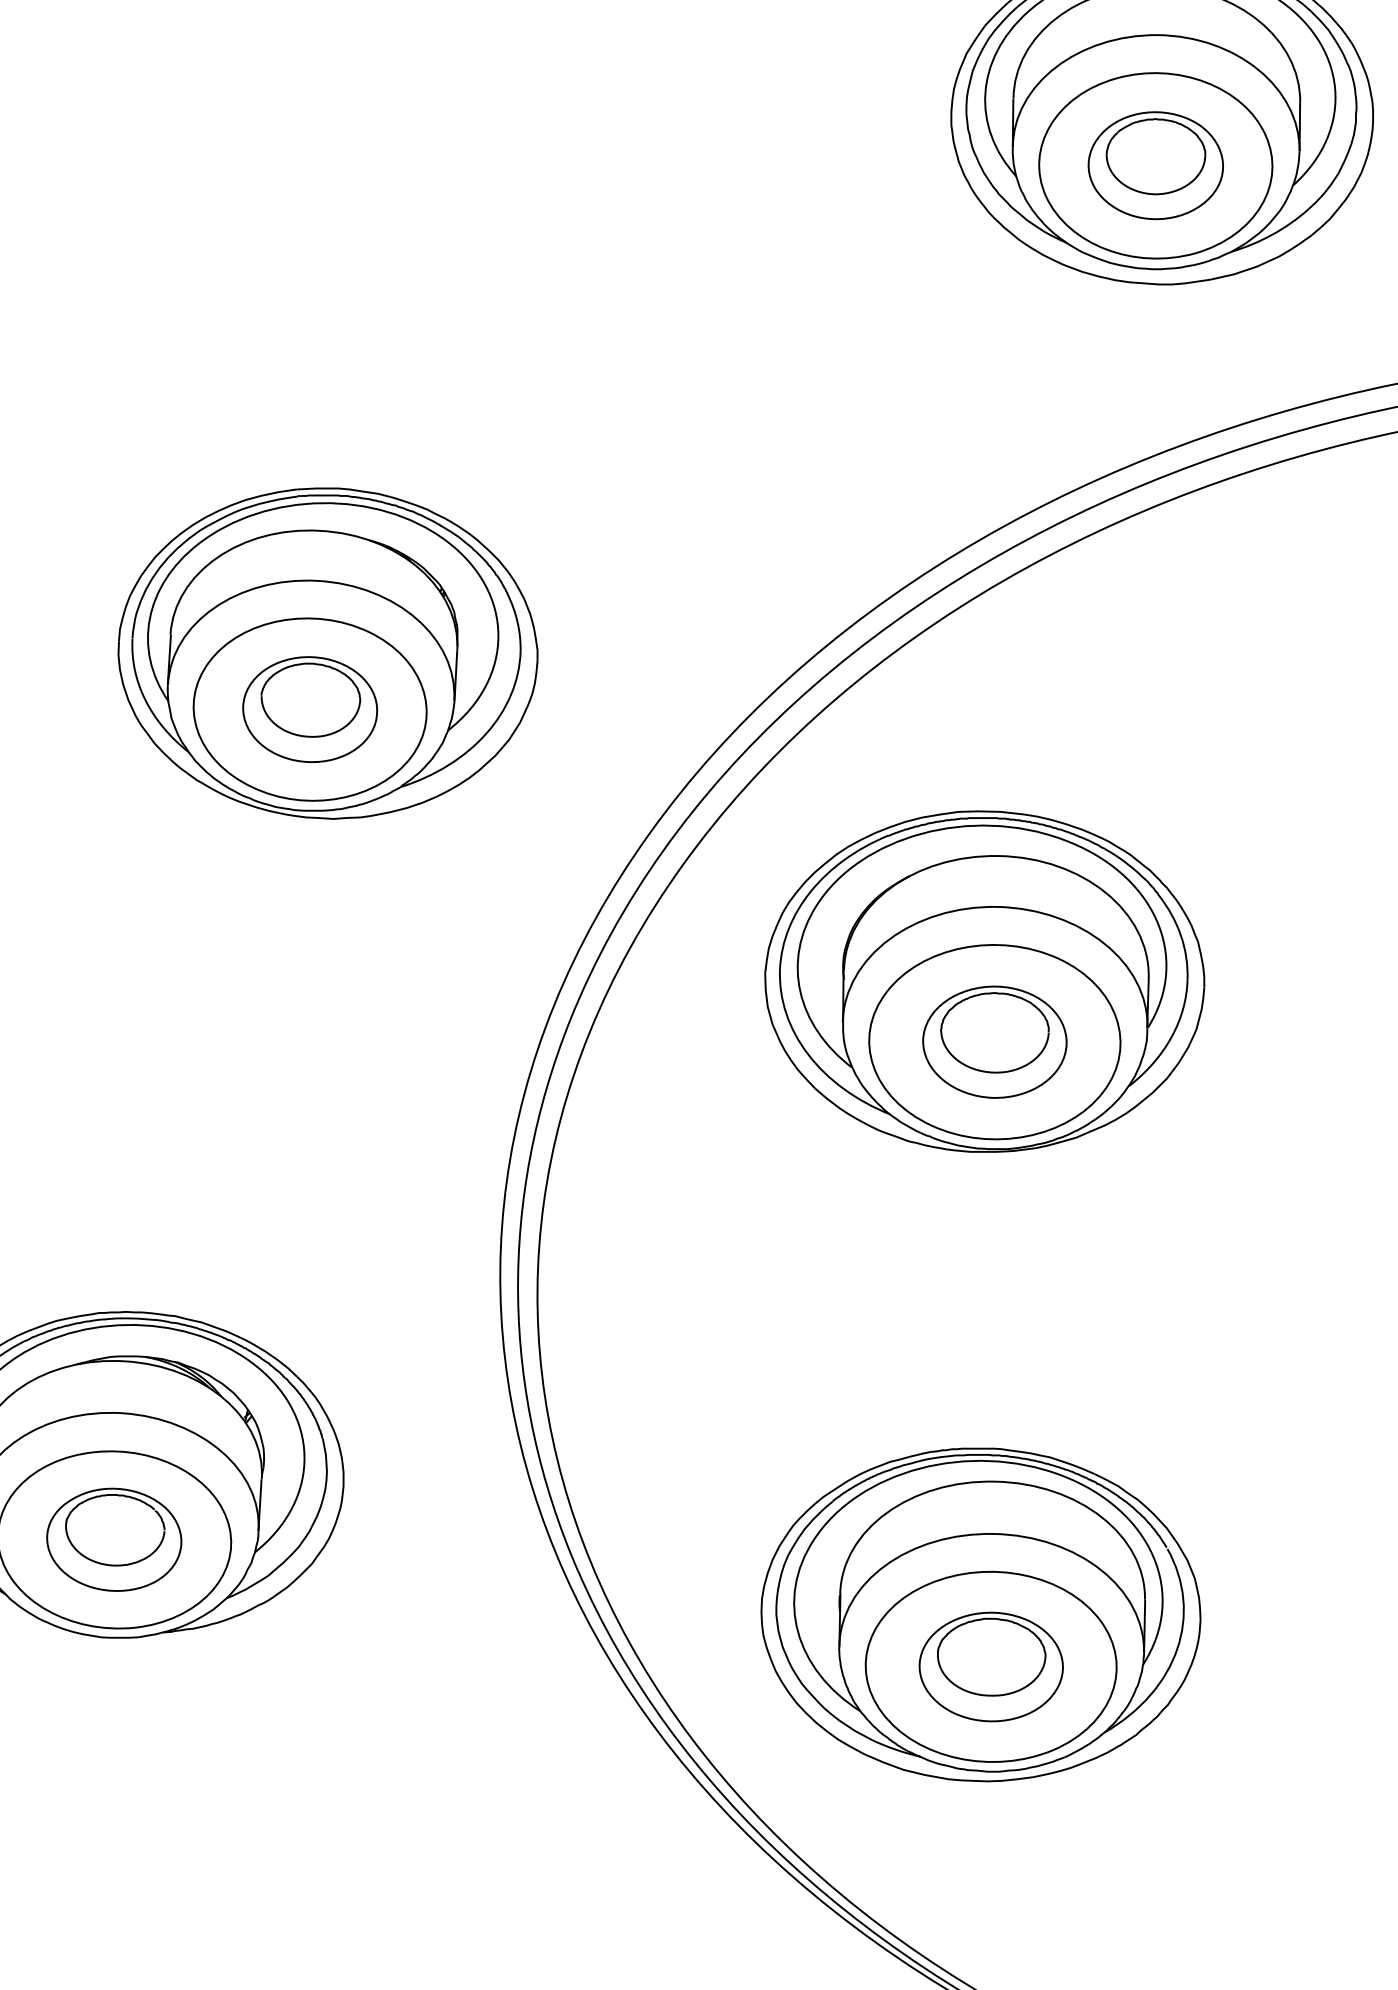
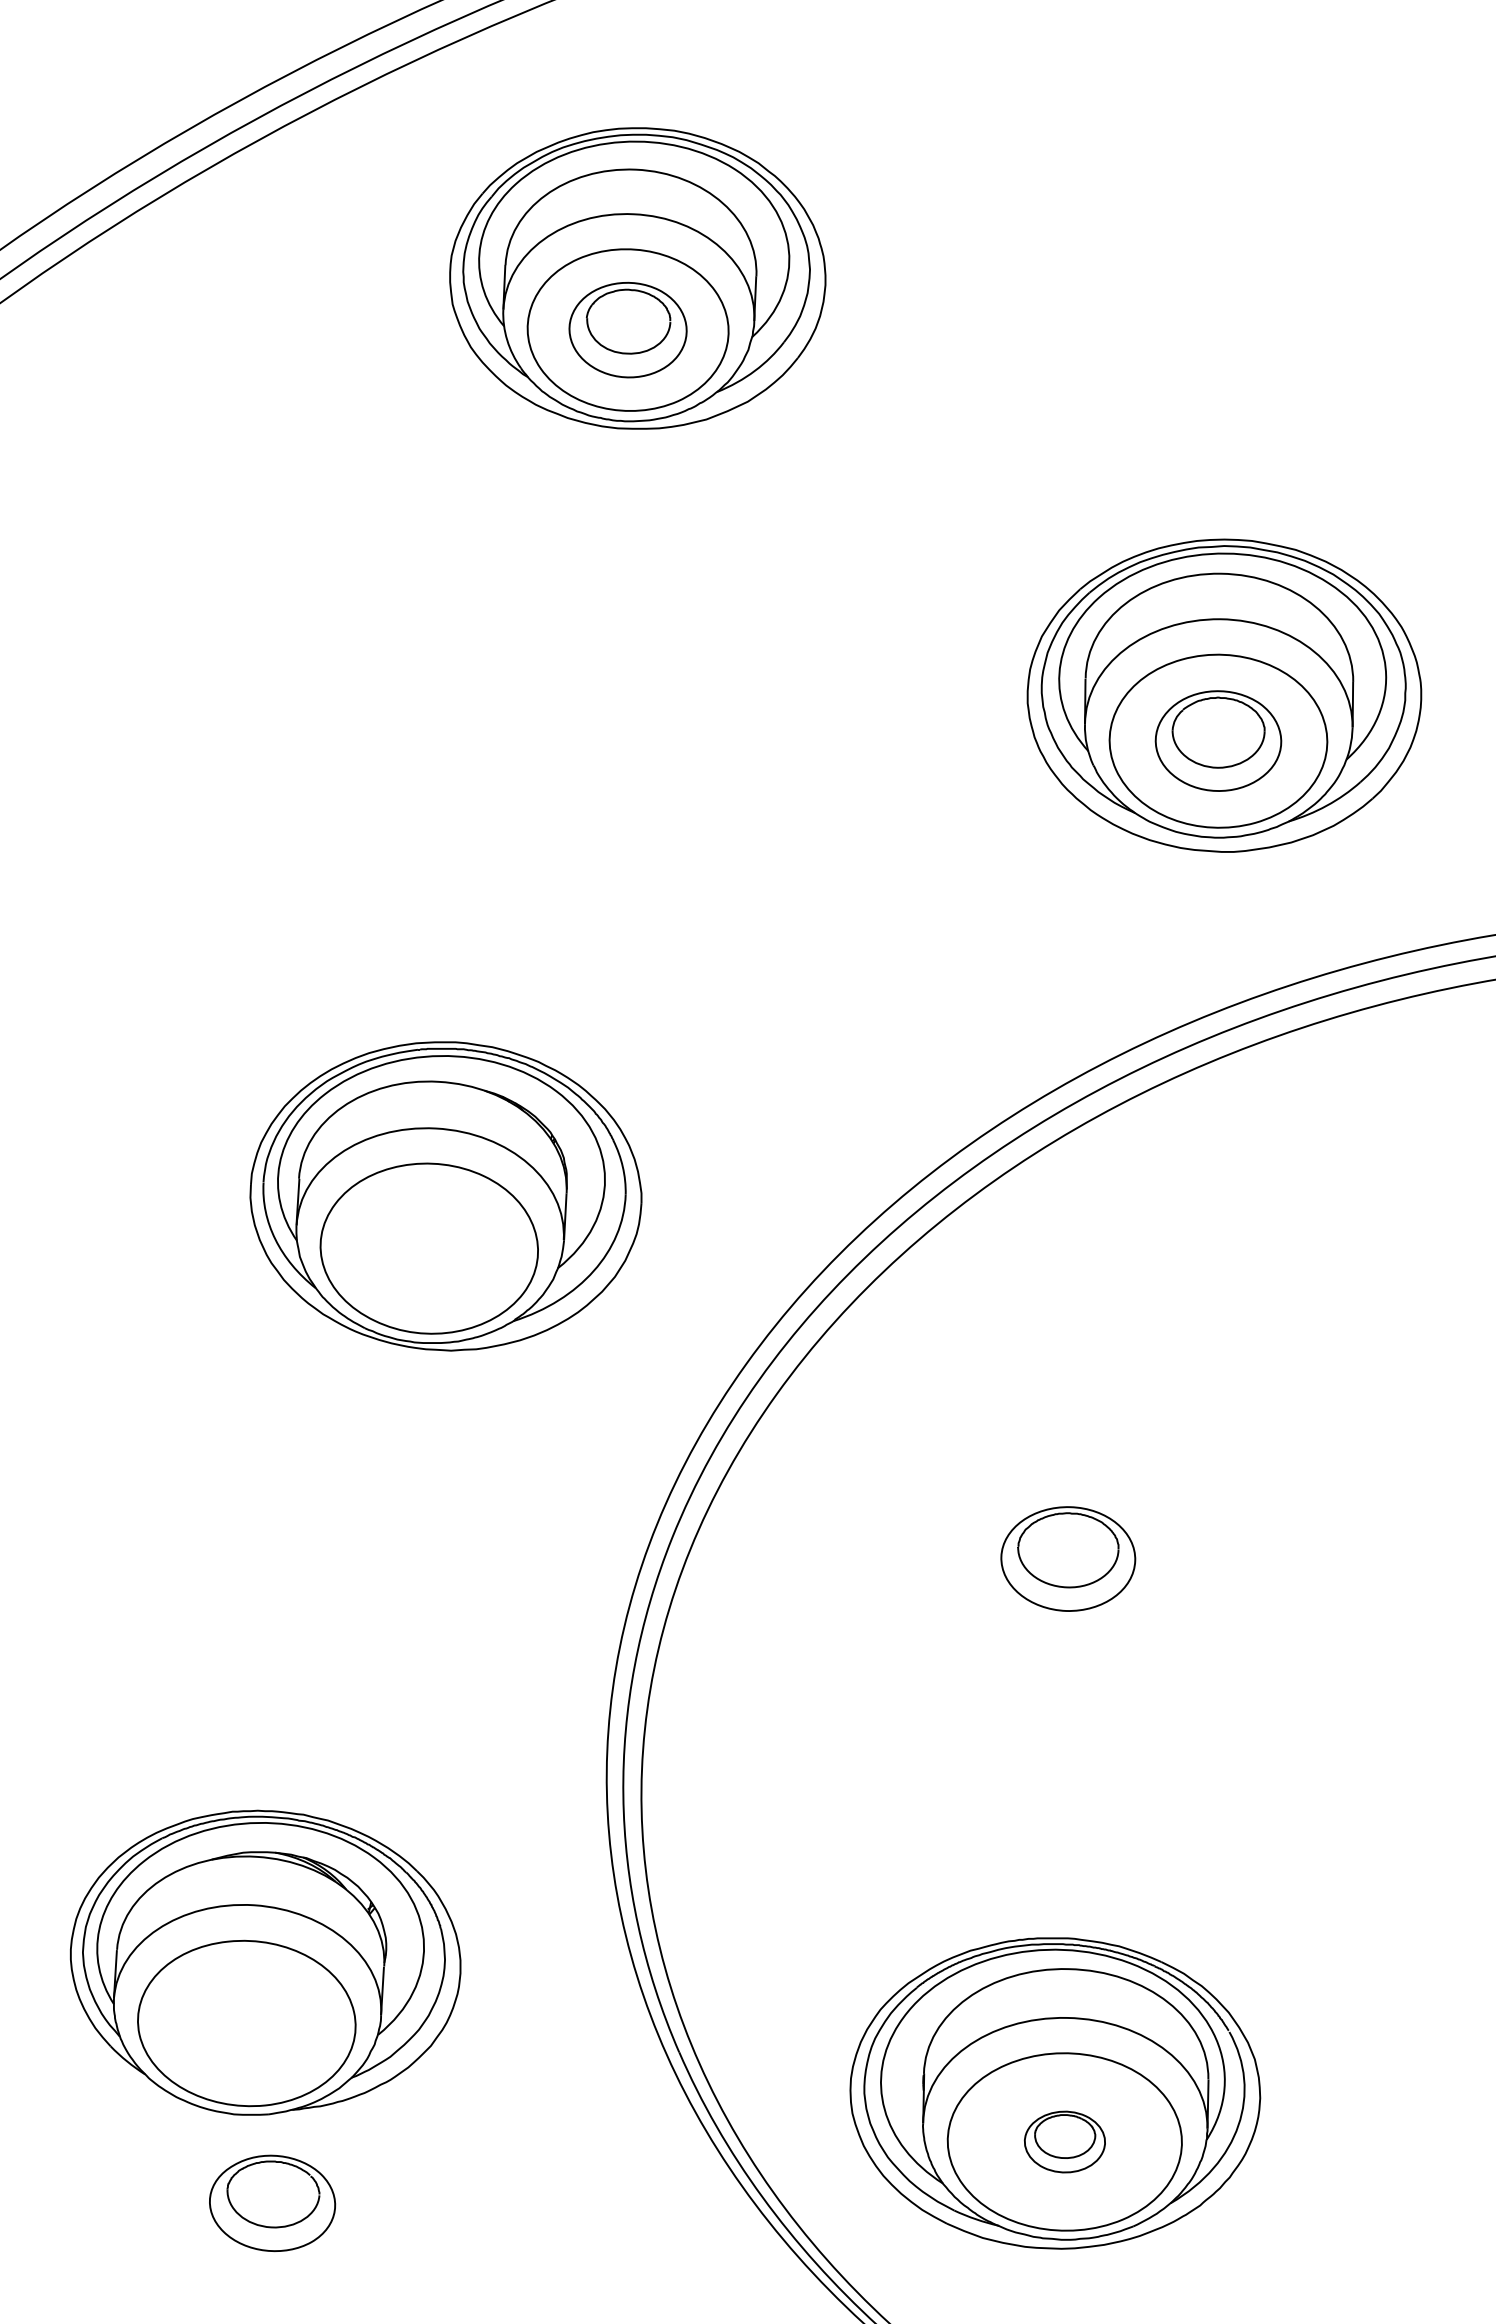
part: (309, 709) -> (428, 1248), removed
part: (984, 981) -> (1058, 1502), removed
part: (114, 1538) -> (272, 2202), moved
part: (990, 1666) -> (1064, 2141), size x0.6

